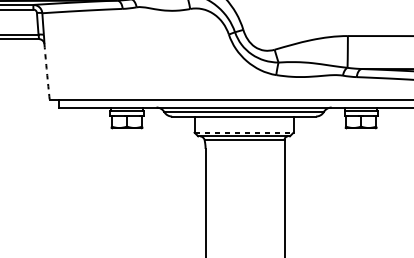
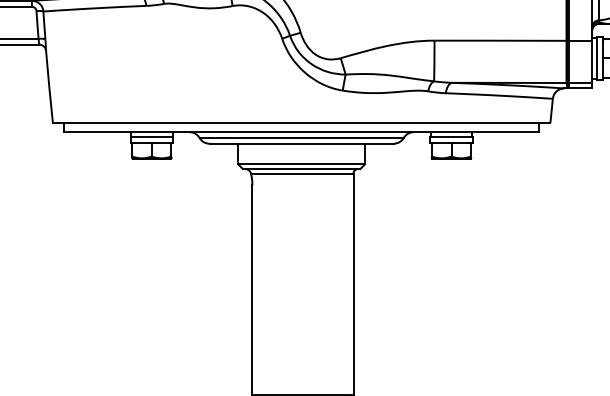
arc: (47, 71) -> (49, 86), dashed -> solid
line: (244, 132) -> (302, 164), dashed -> solid

